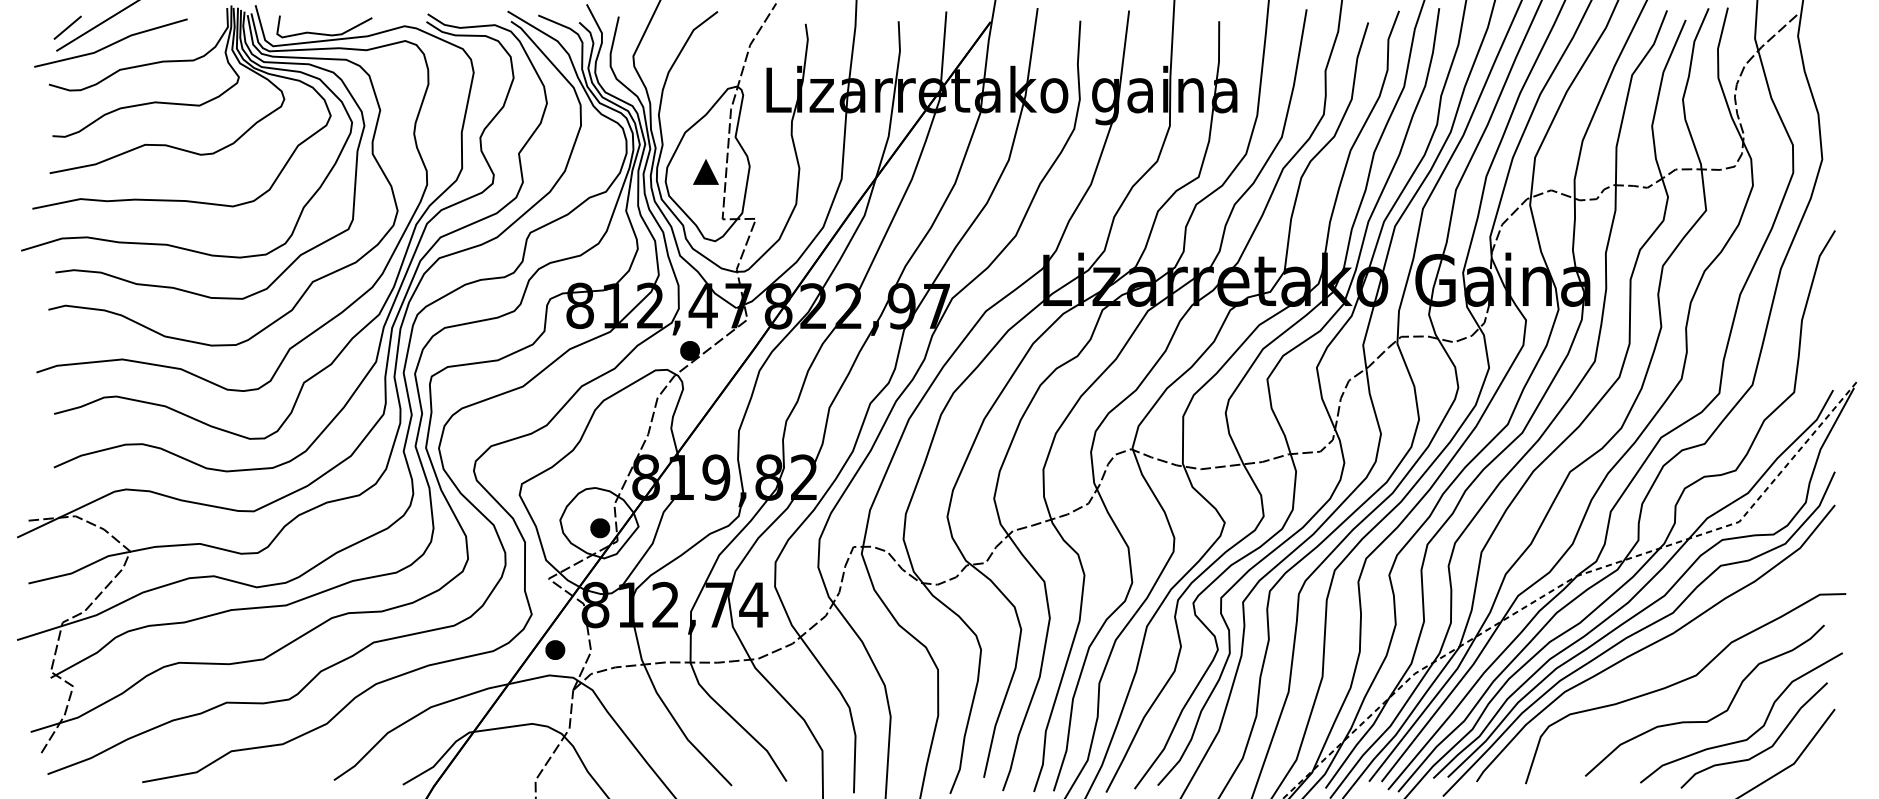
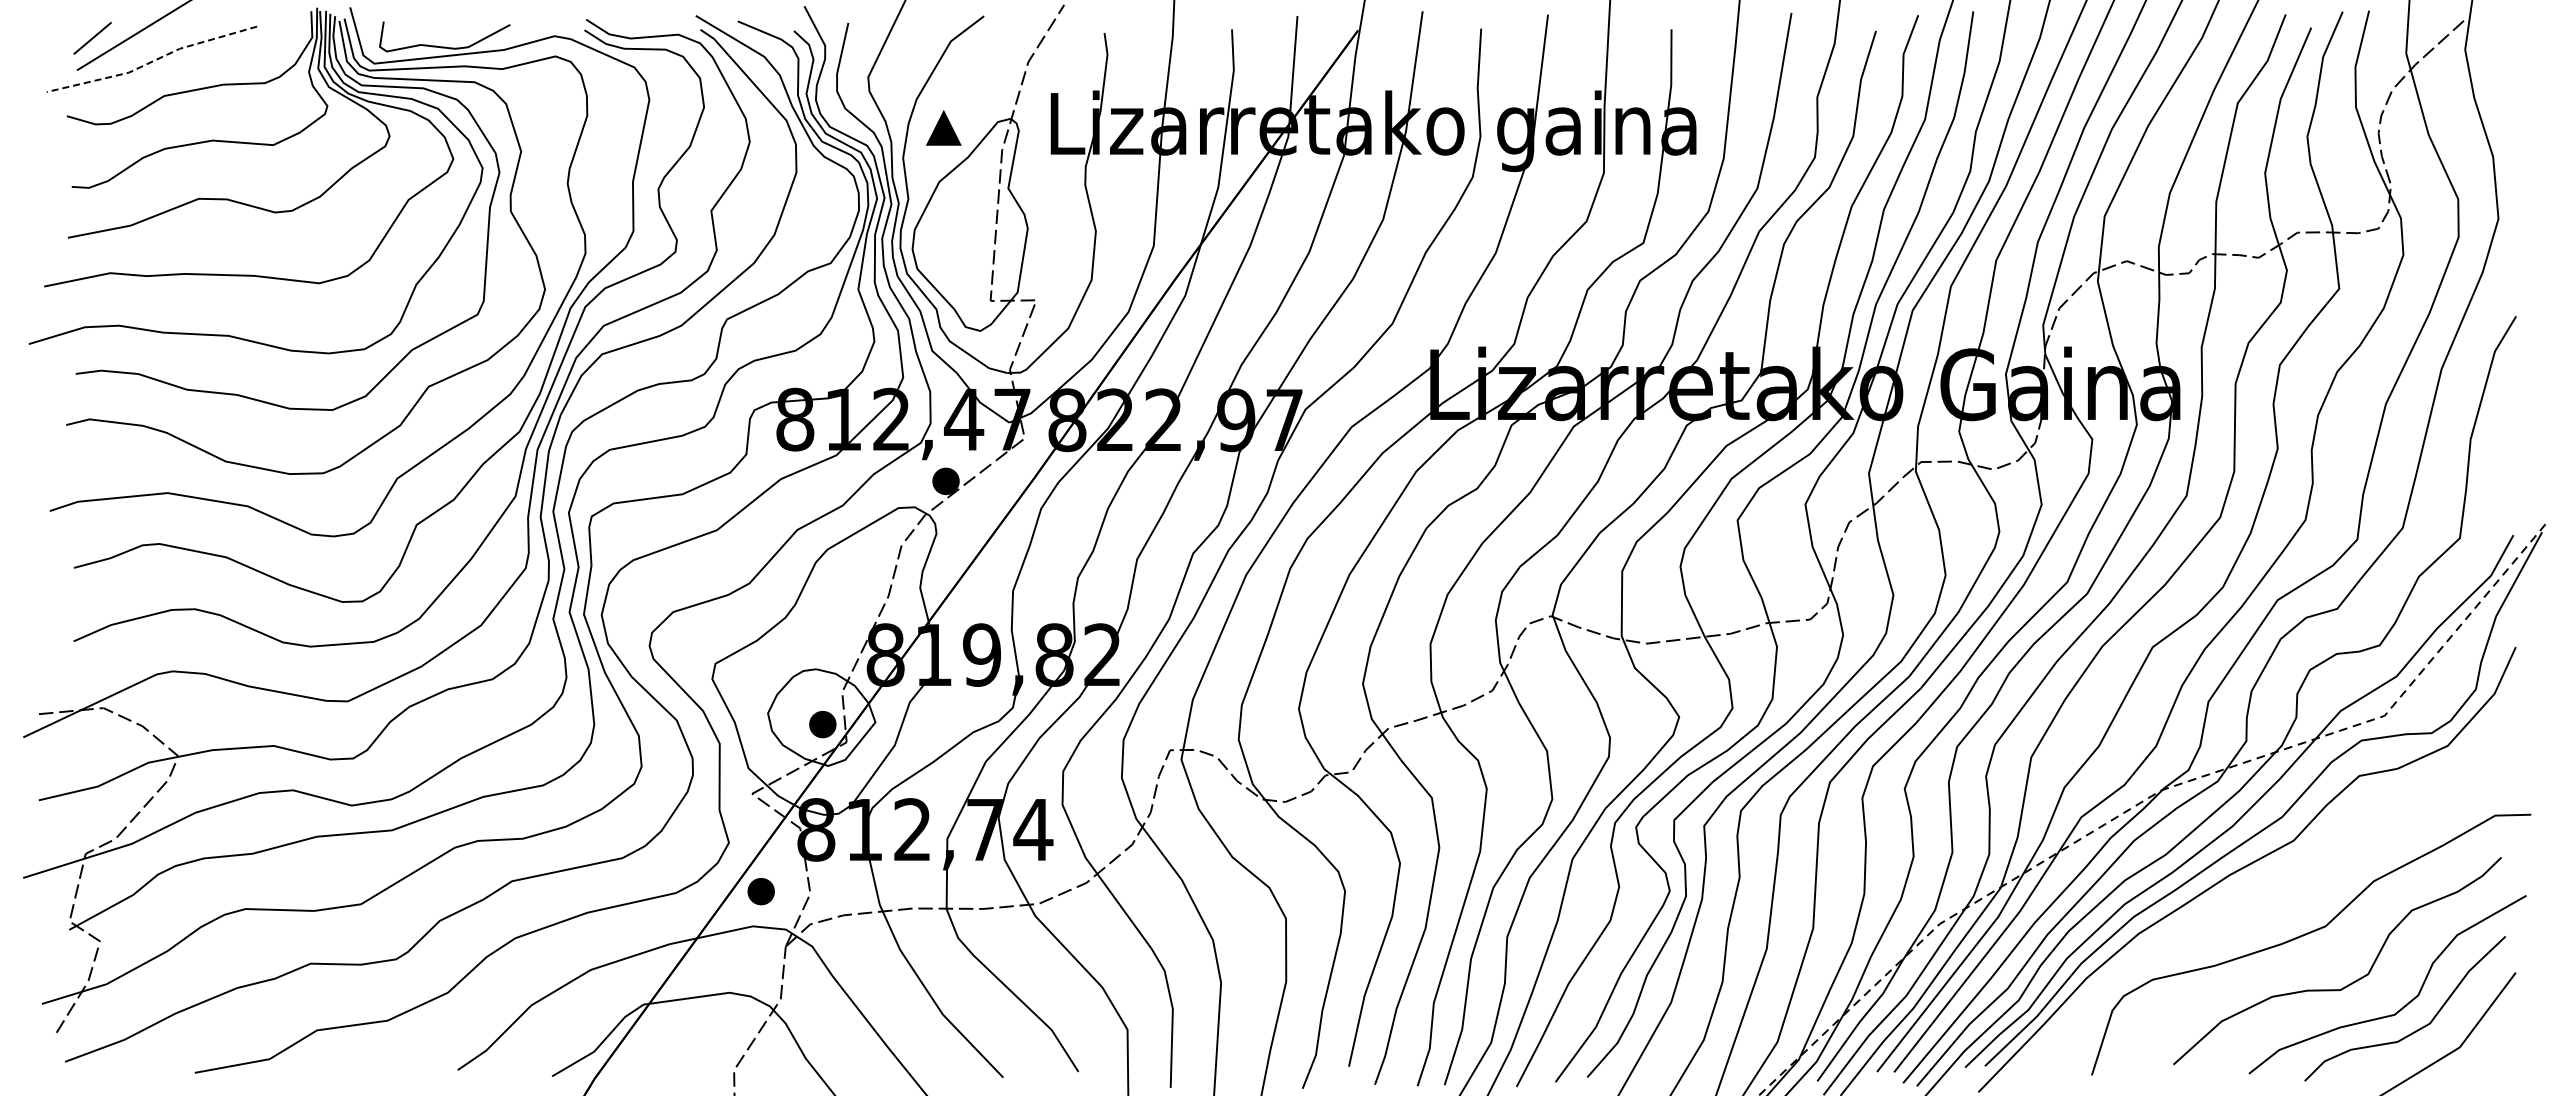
line: (111, 44) -> (152, 61), solid -> dashed
part: (705, 171) -> (943, 127), moved
curve: (1656, 642) -> (2270, 881), removed

